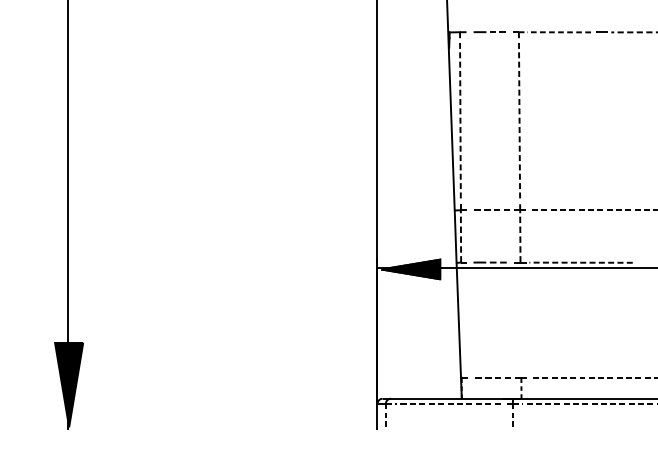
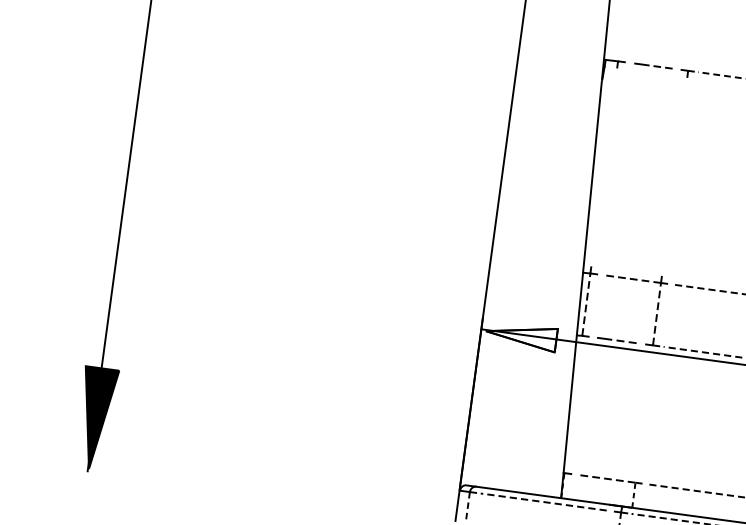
line: (460, 119) -> (604, 165), removed
line: (519, 119) -> (674, 174), removed
fill: (410, 269) -> (520, 335), removed

